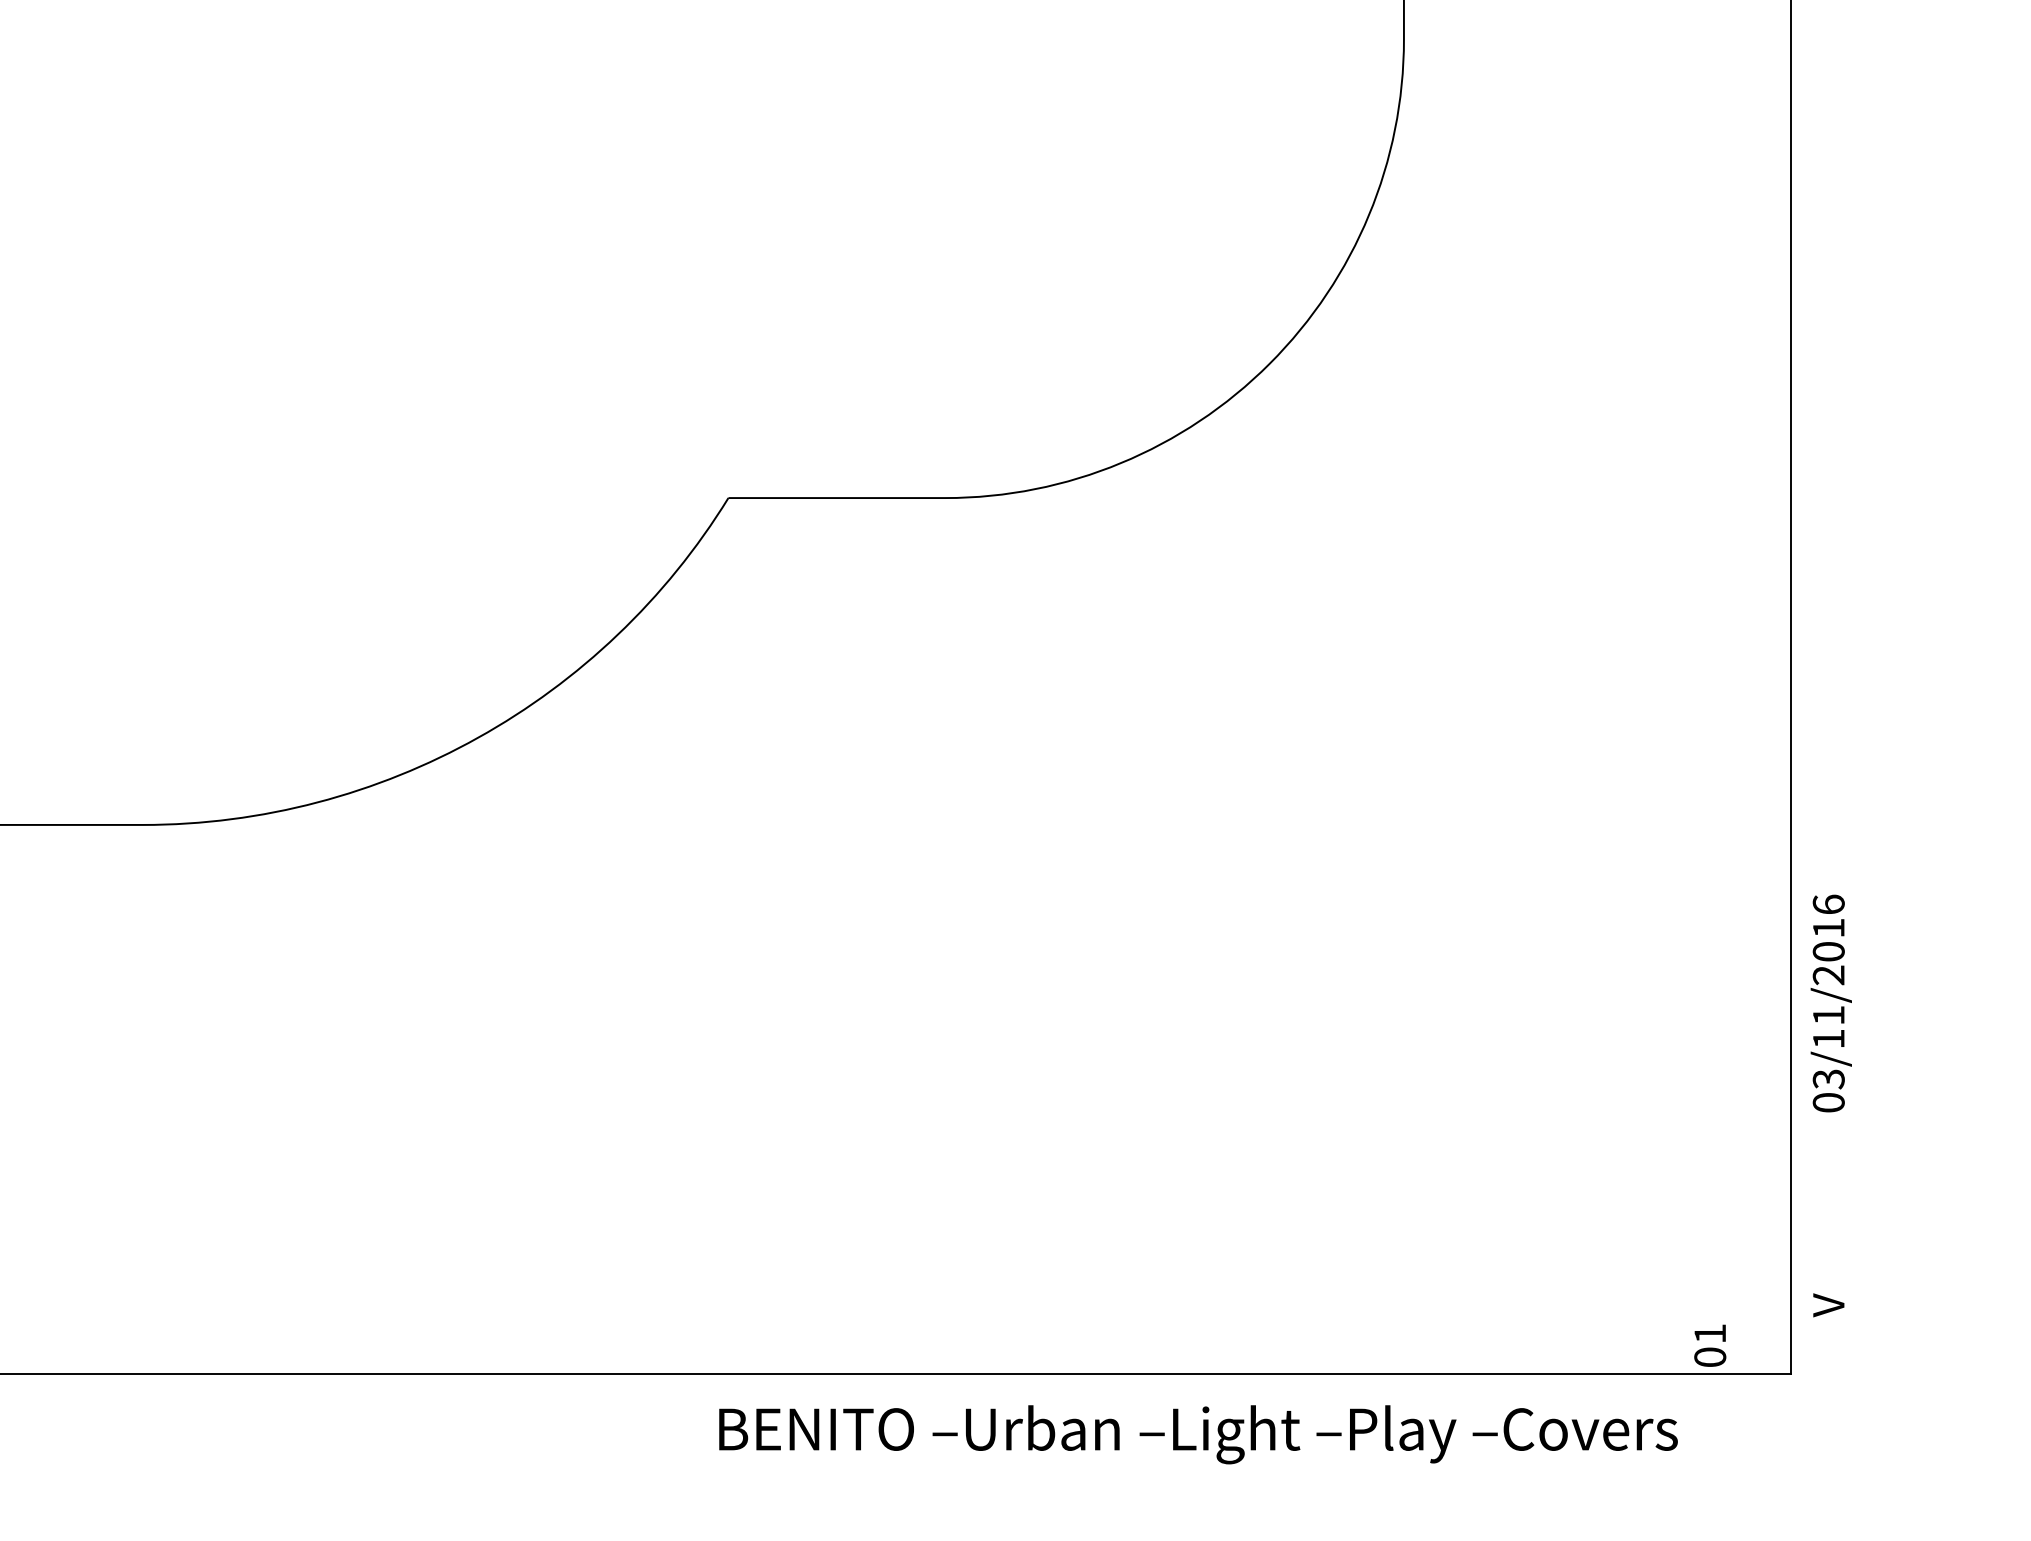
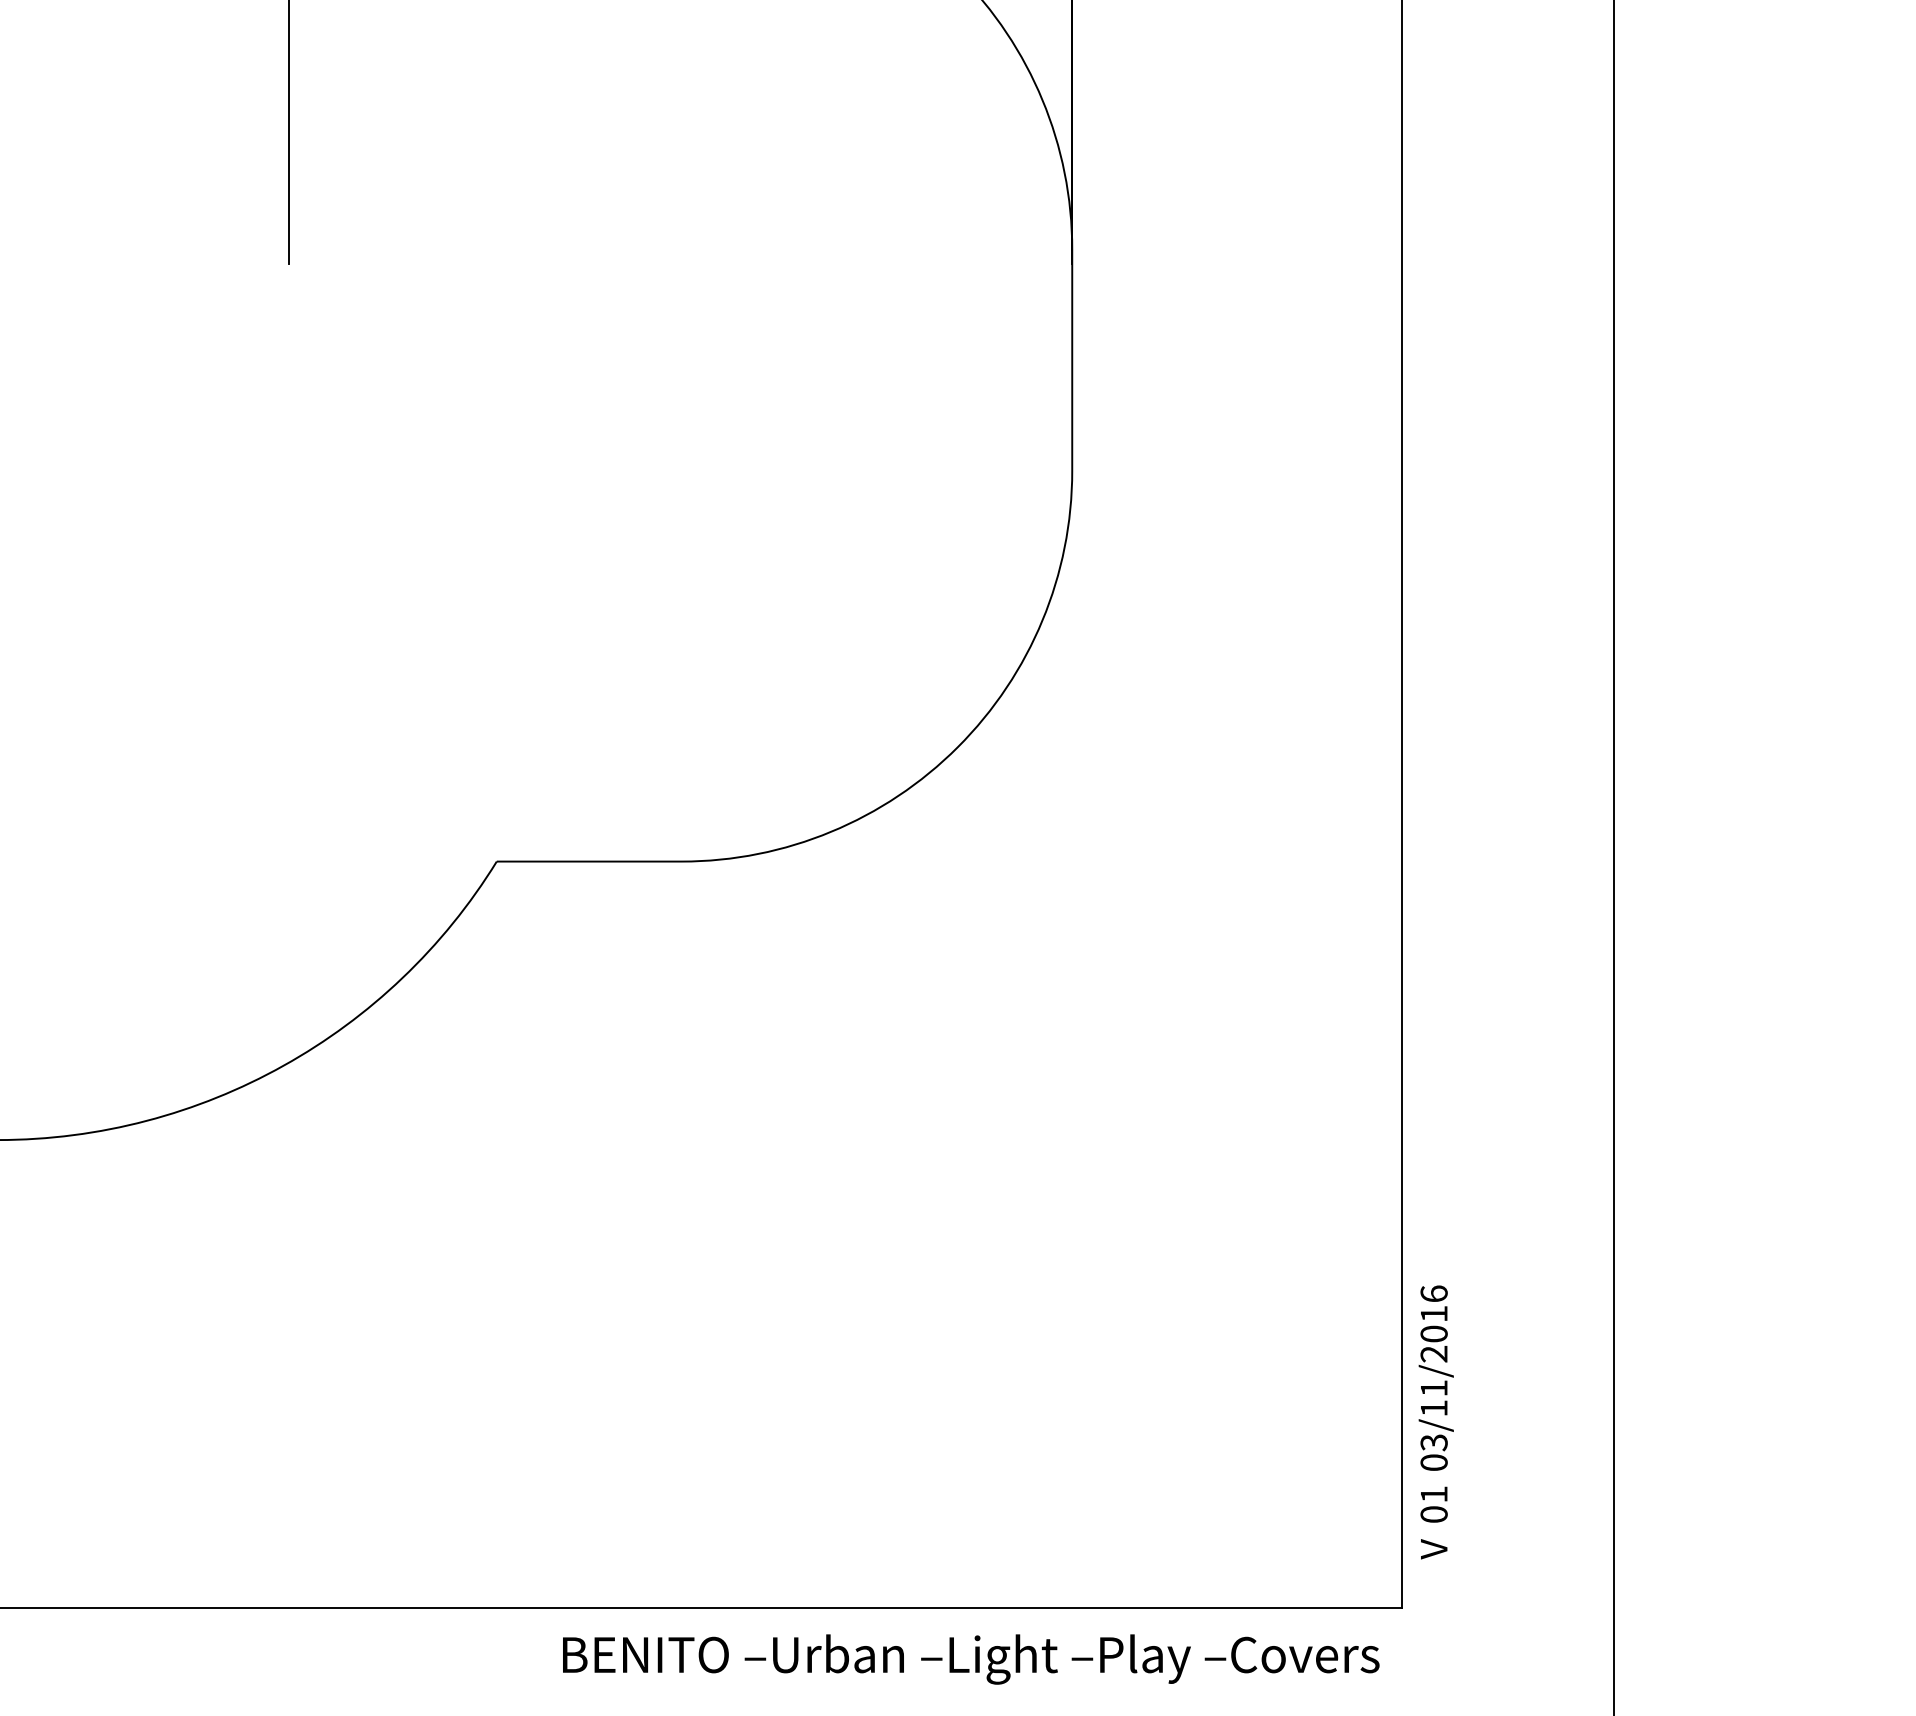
text: (1830, 1002) -> (1435, 1377), moved
text: (1709, 1345) -> (1433, 1504), moved
text: (1198, 1434) -> (971, 1659), moved

